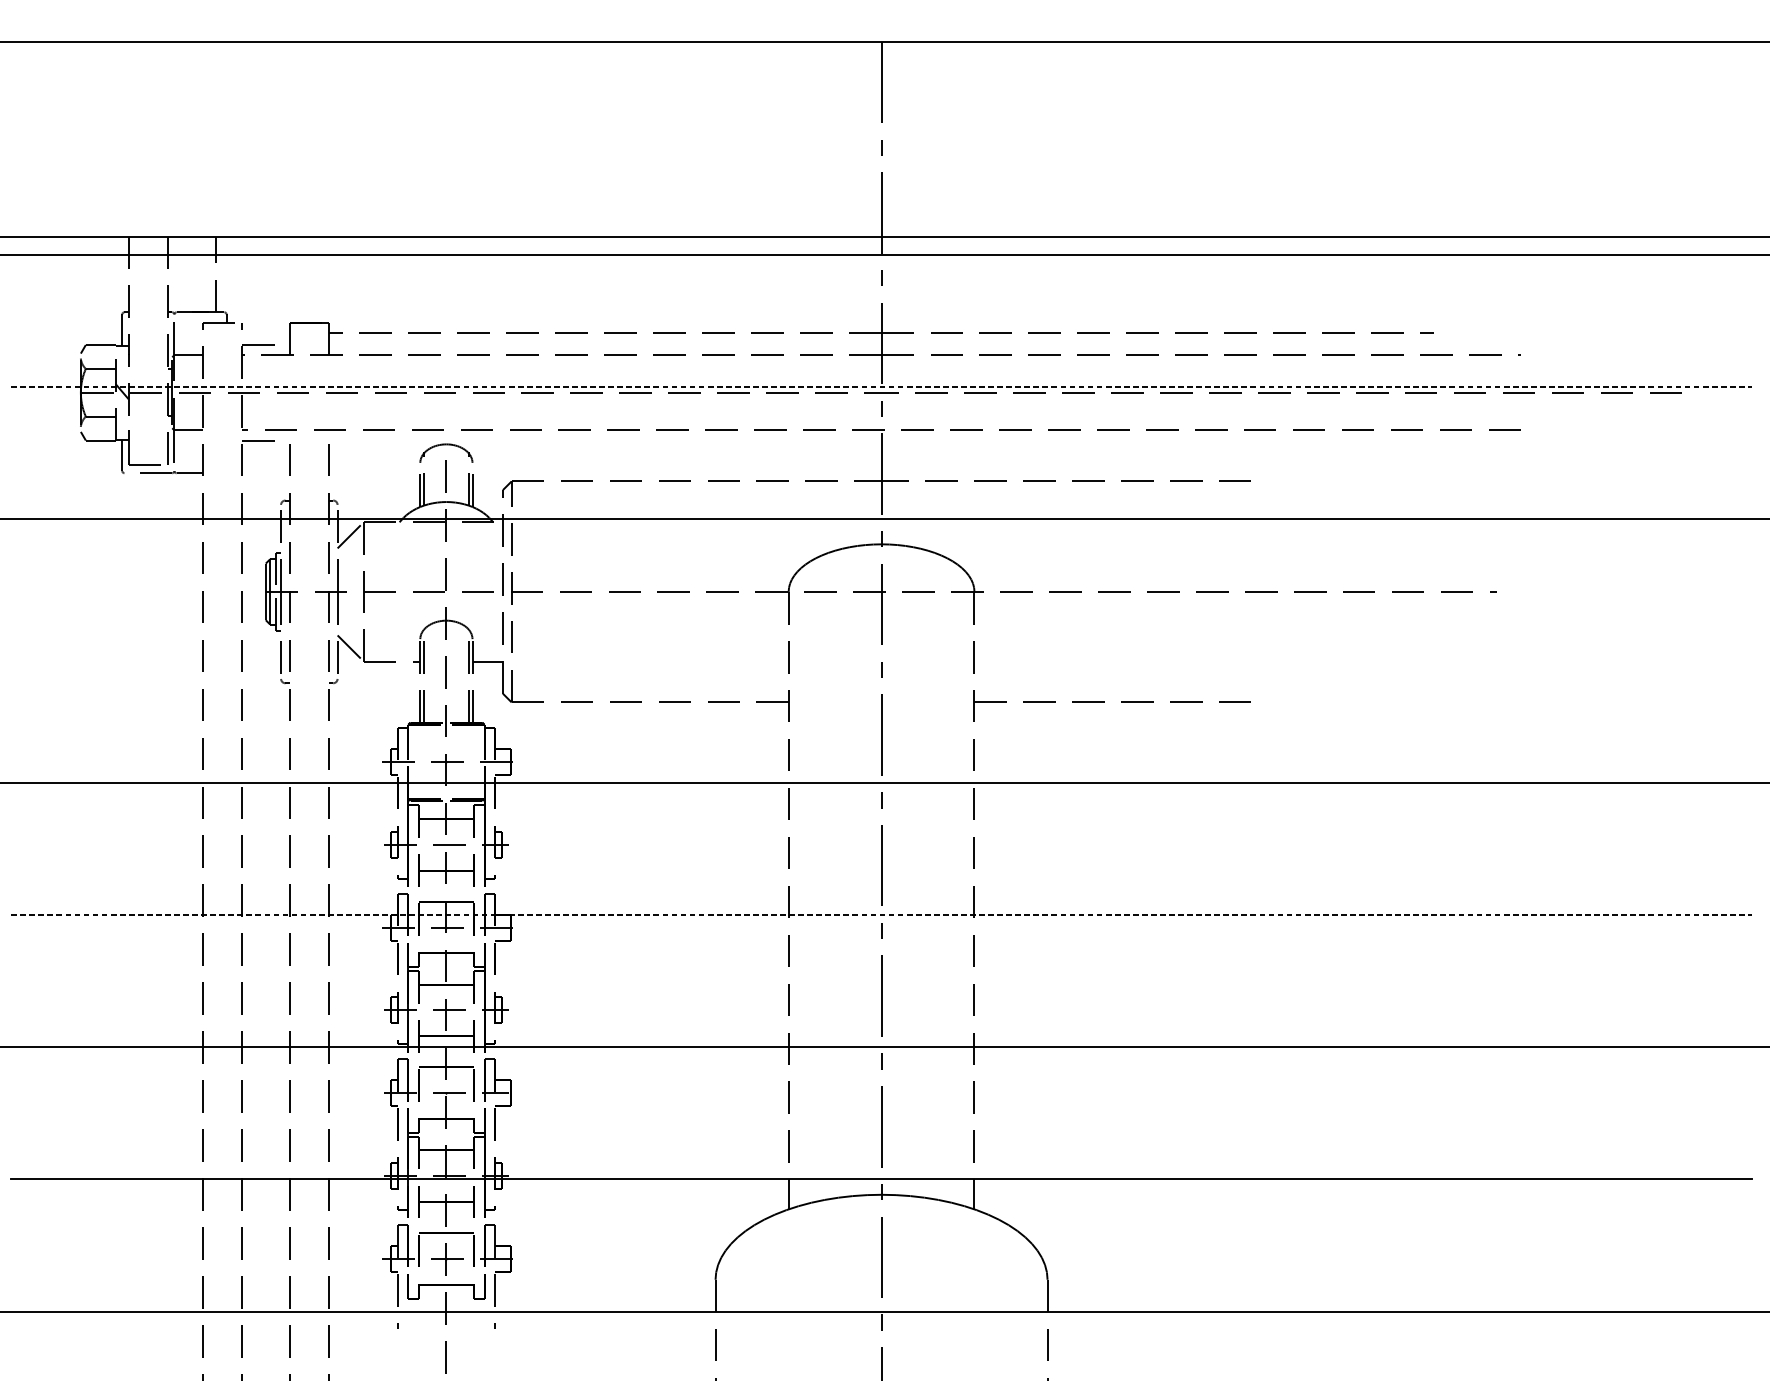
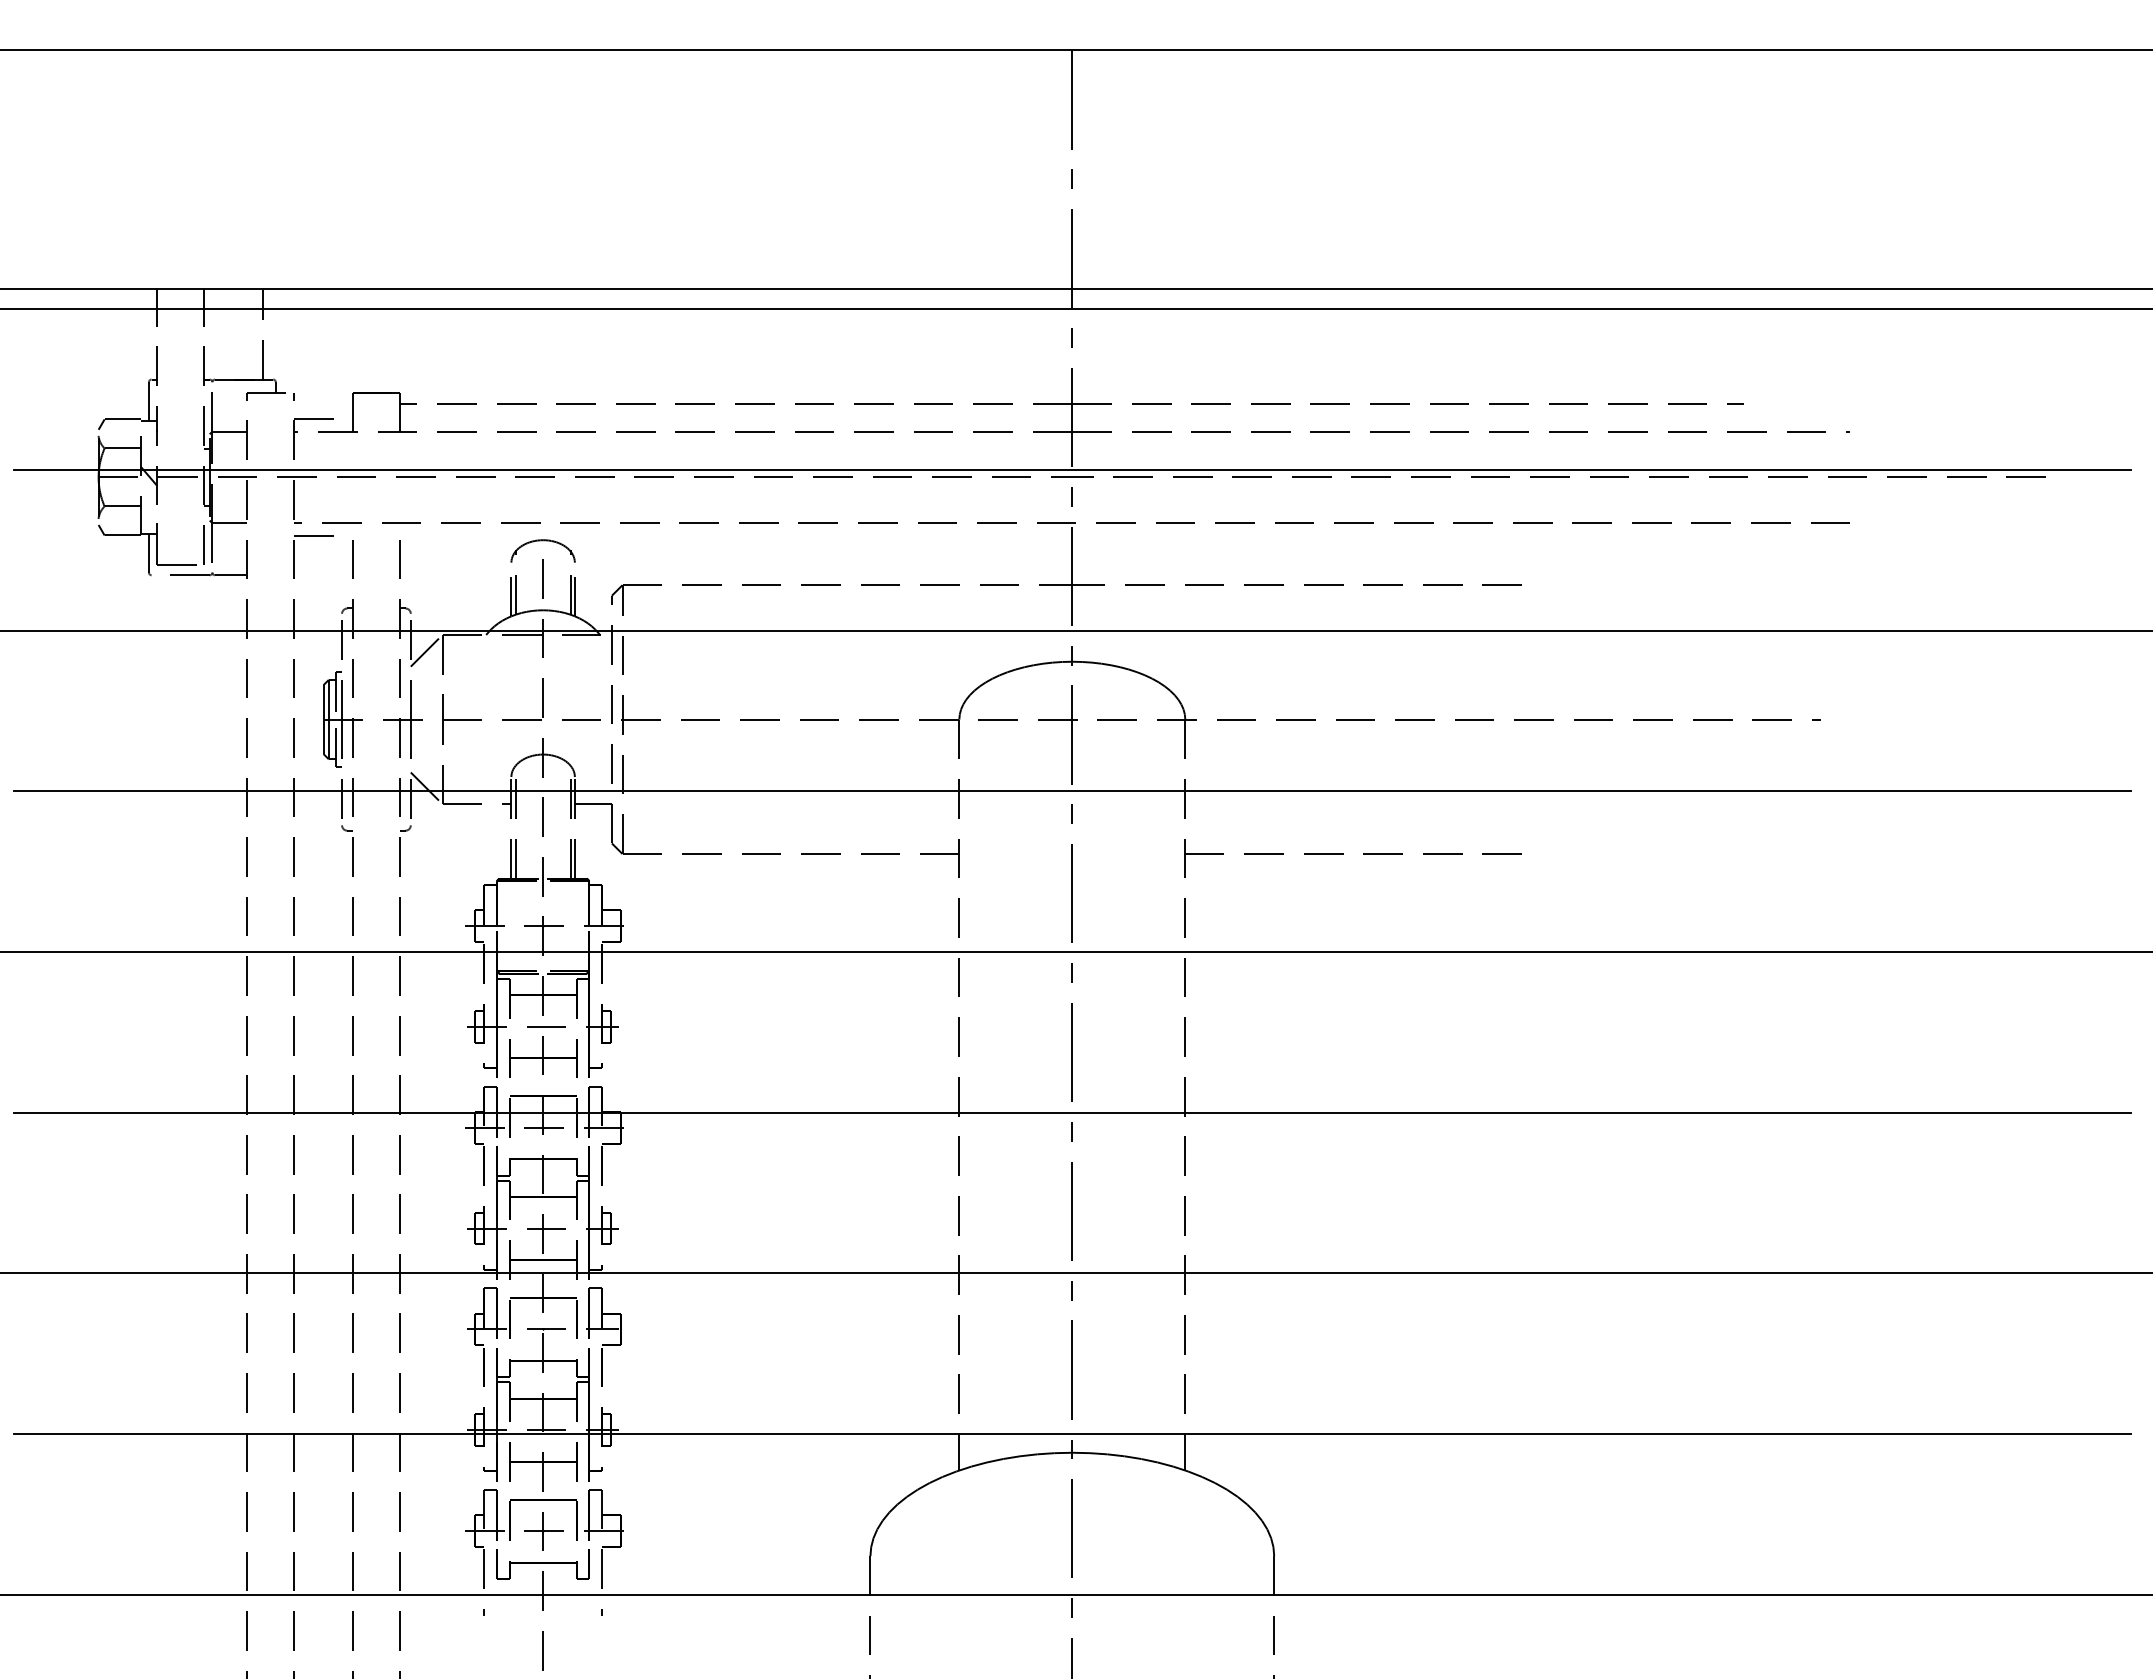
line: (881, 387) -> (1072, 470), dashed -> solid
line: (880, 651) -> (1071, 791), added
line: (881, 914) -> (1072, 1112), dashed -> solid

